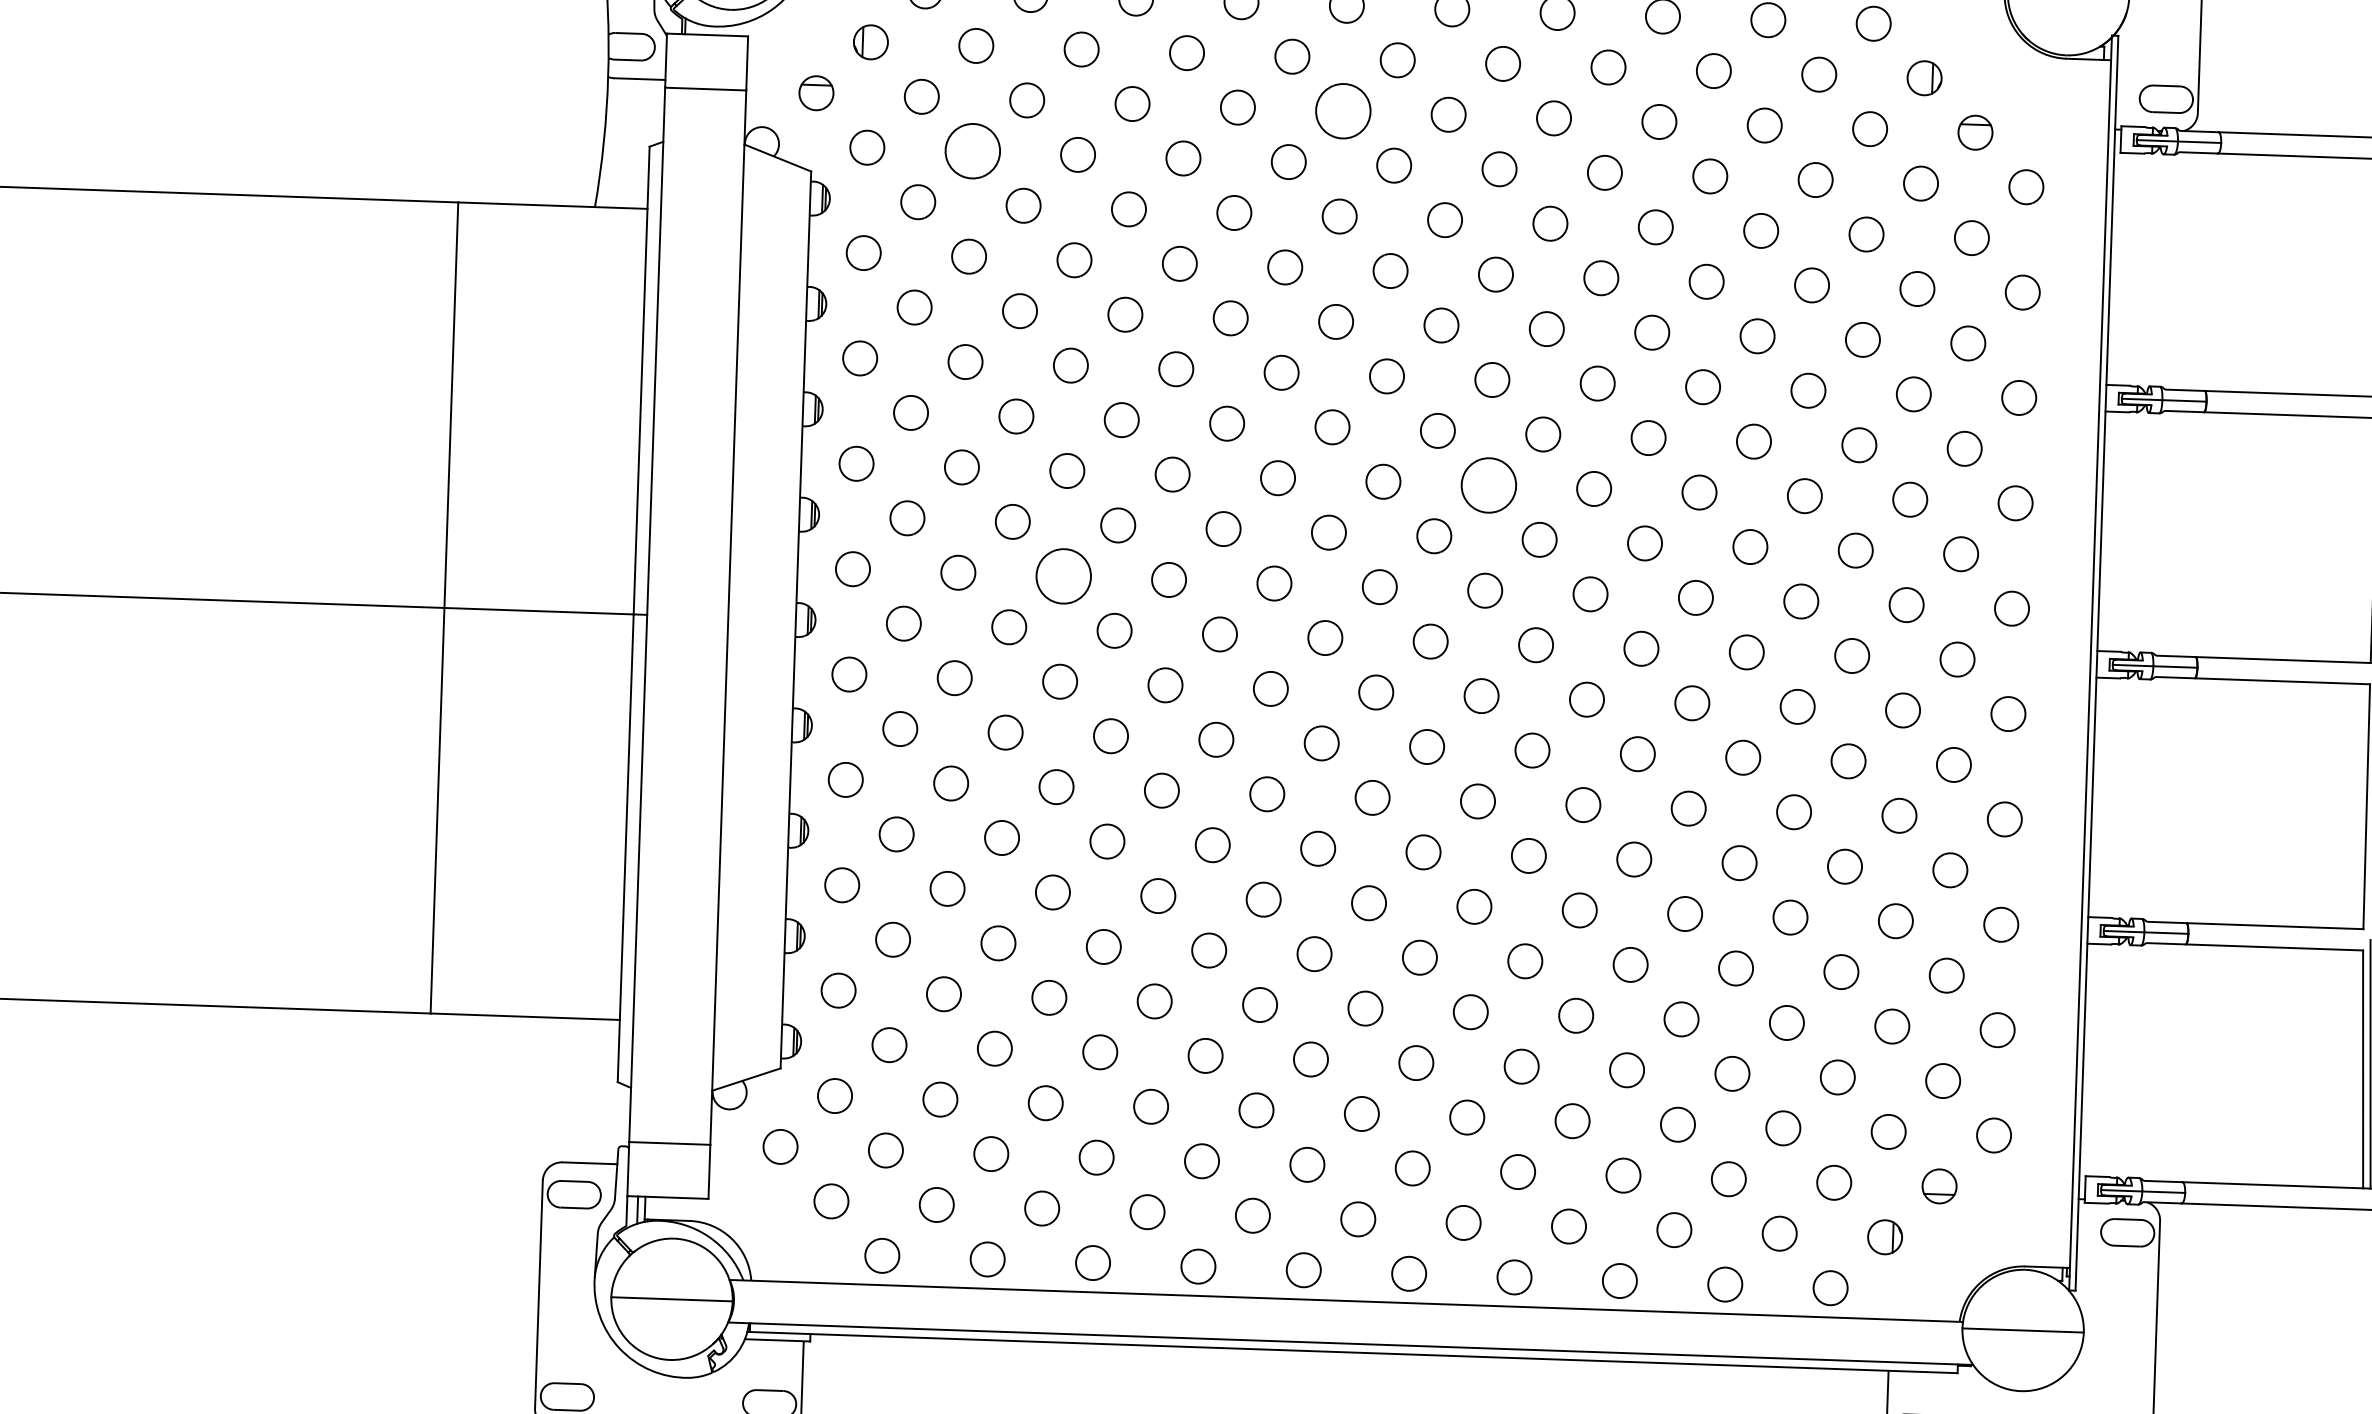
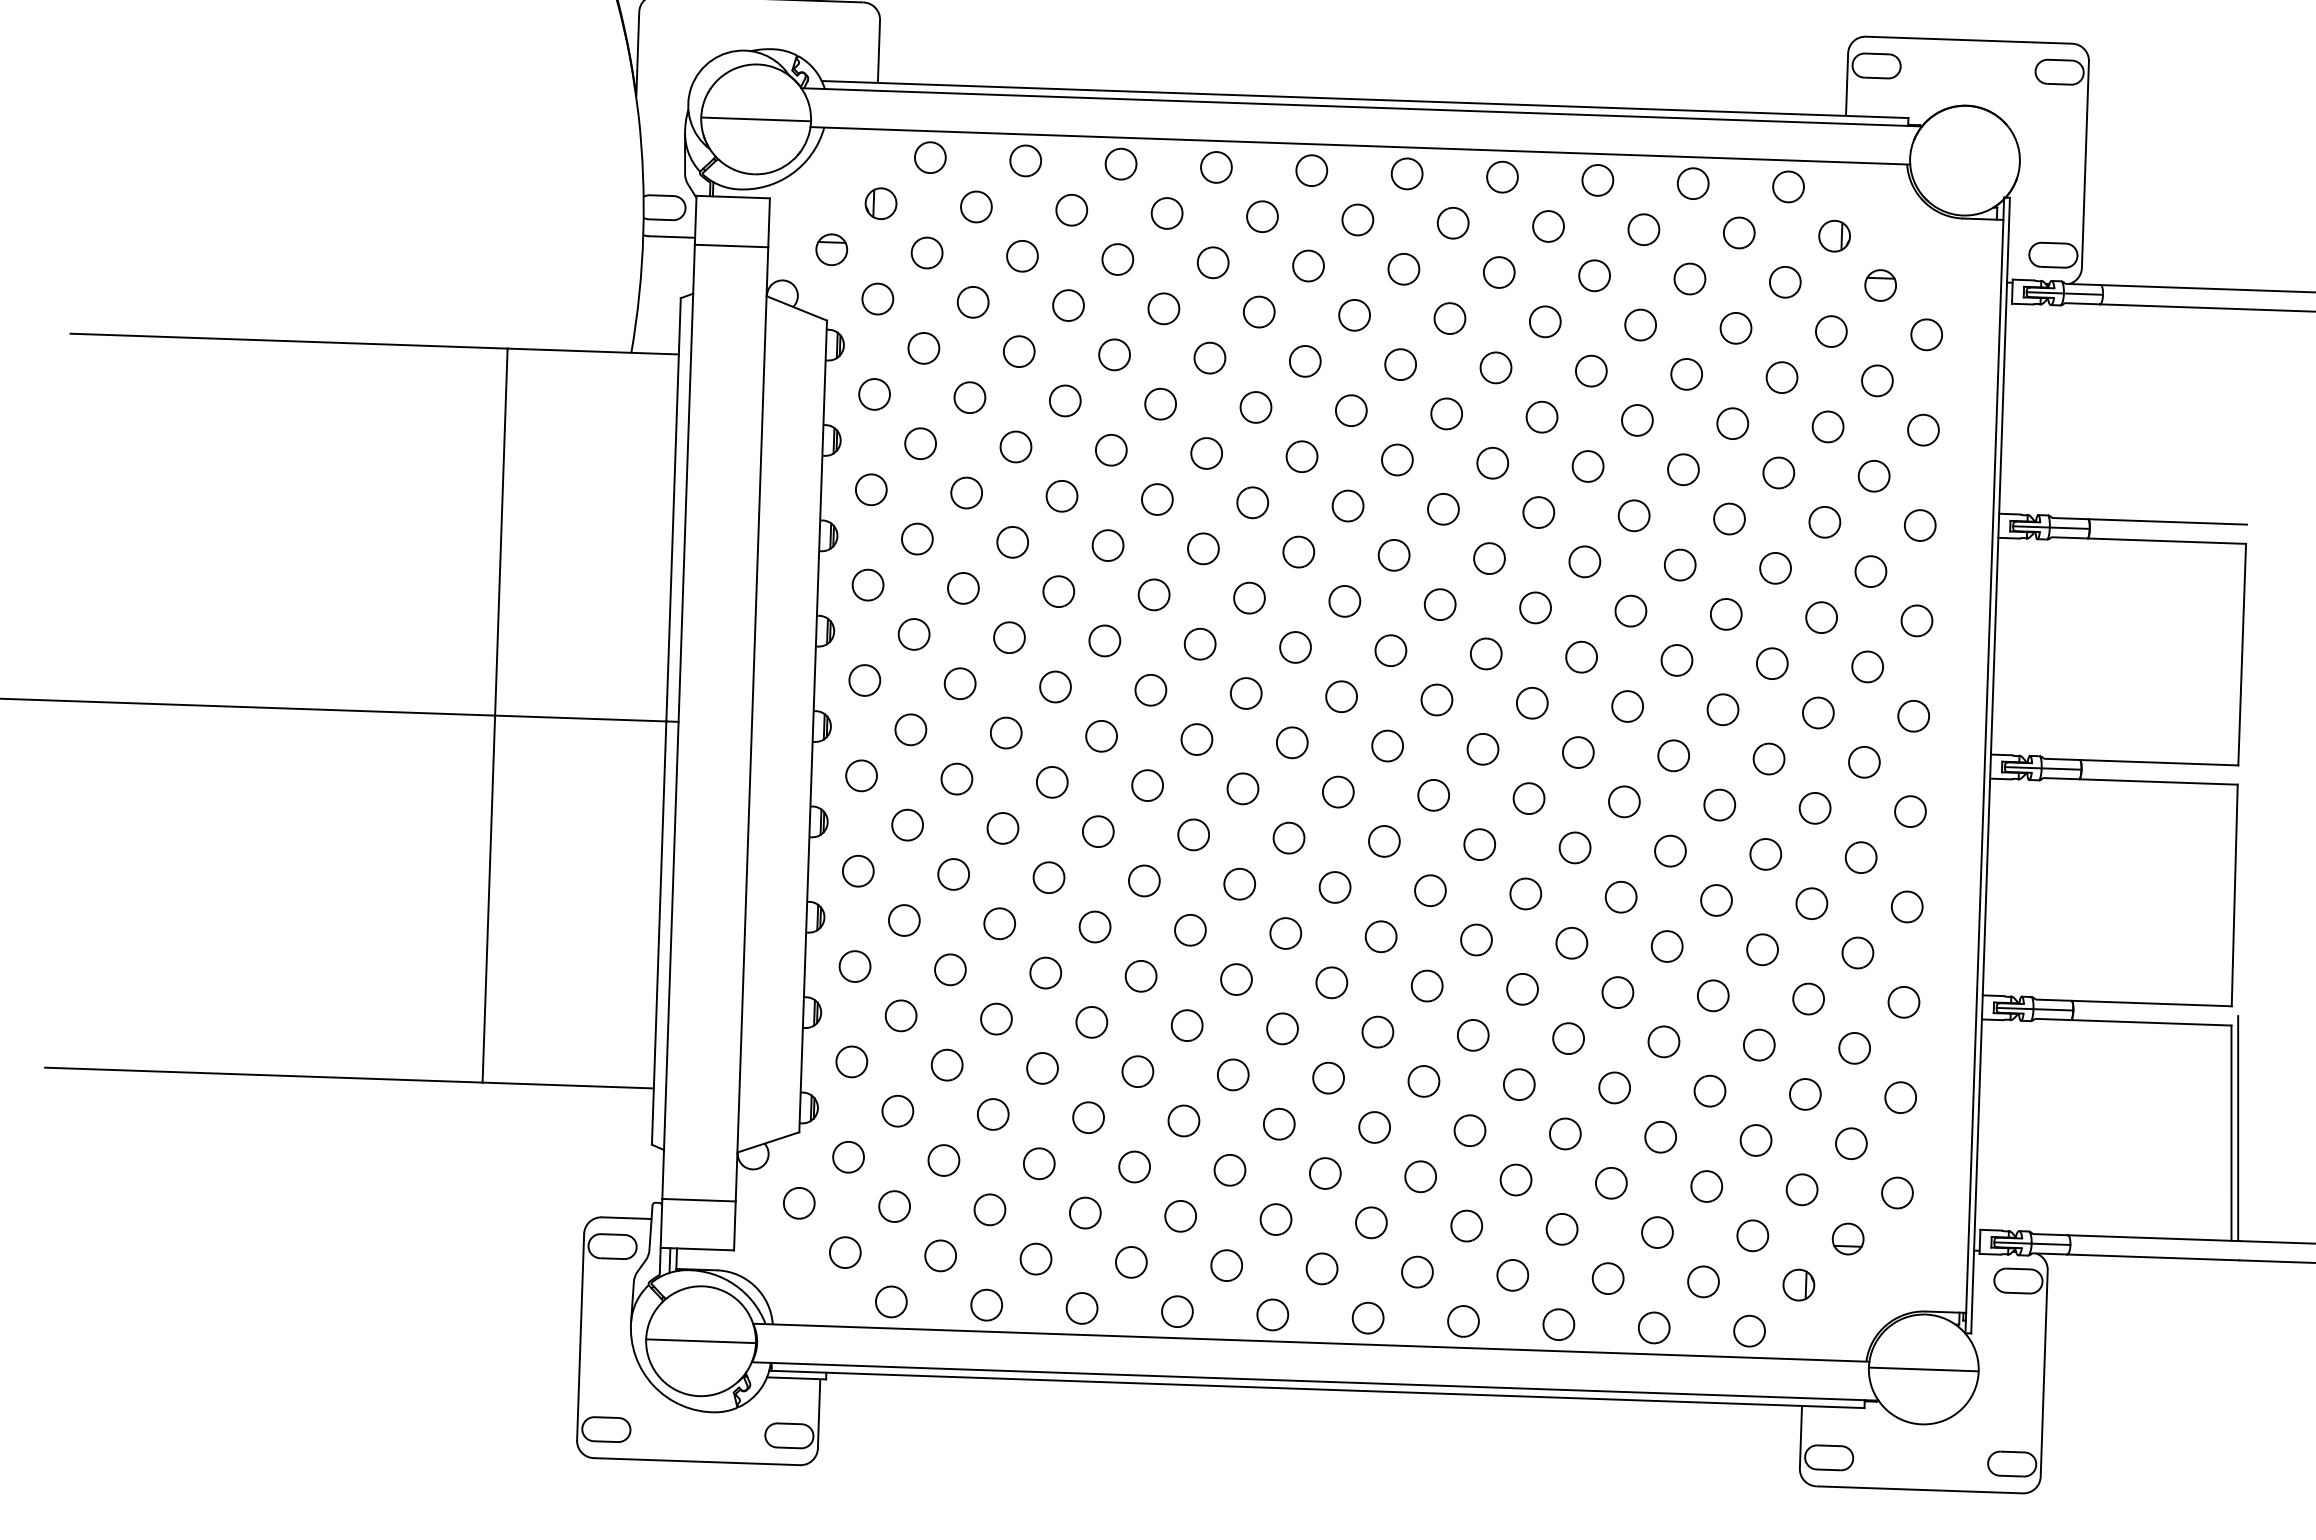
part: (1343, 110) -> (1308, 265), size x0.62
part: (971, 151) -> (972, 302), size x0.62
part: (1487, 485) -> (1439, 604), size x0.62
part: (1063, 575) -> (1055, 686), size x0.62

